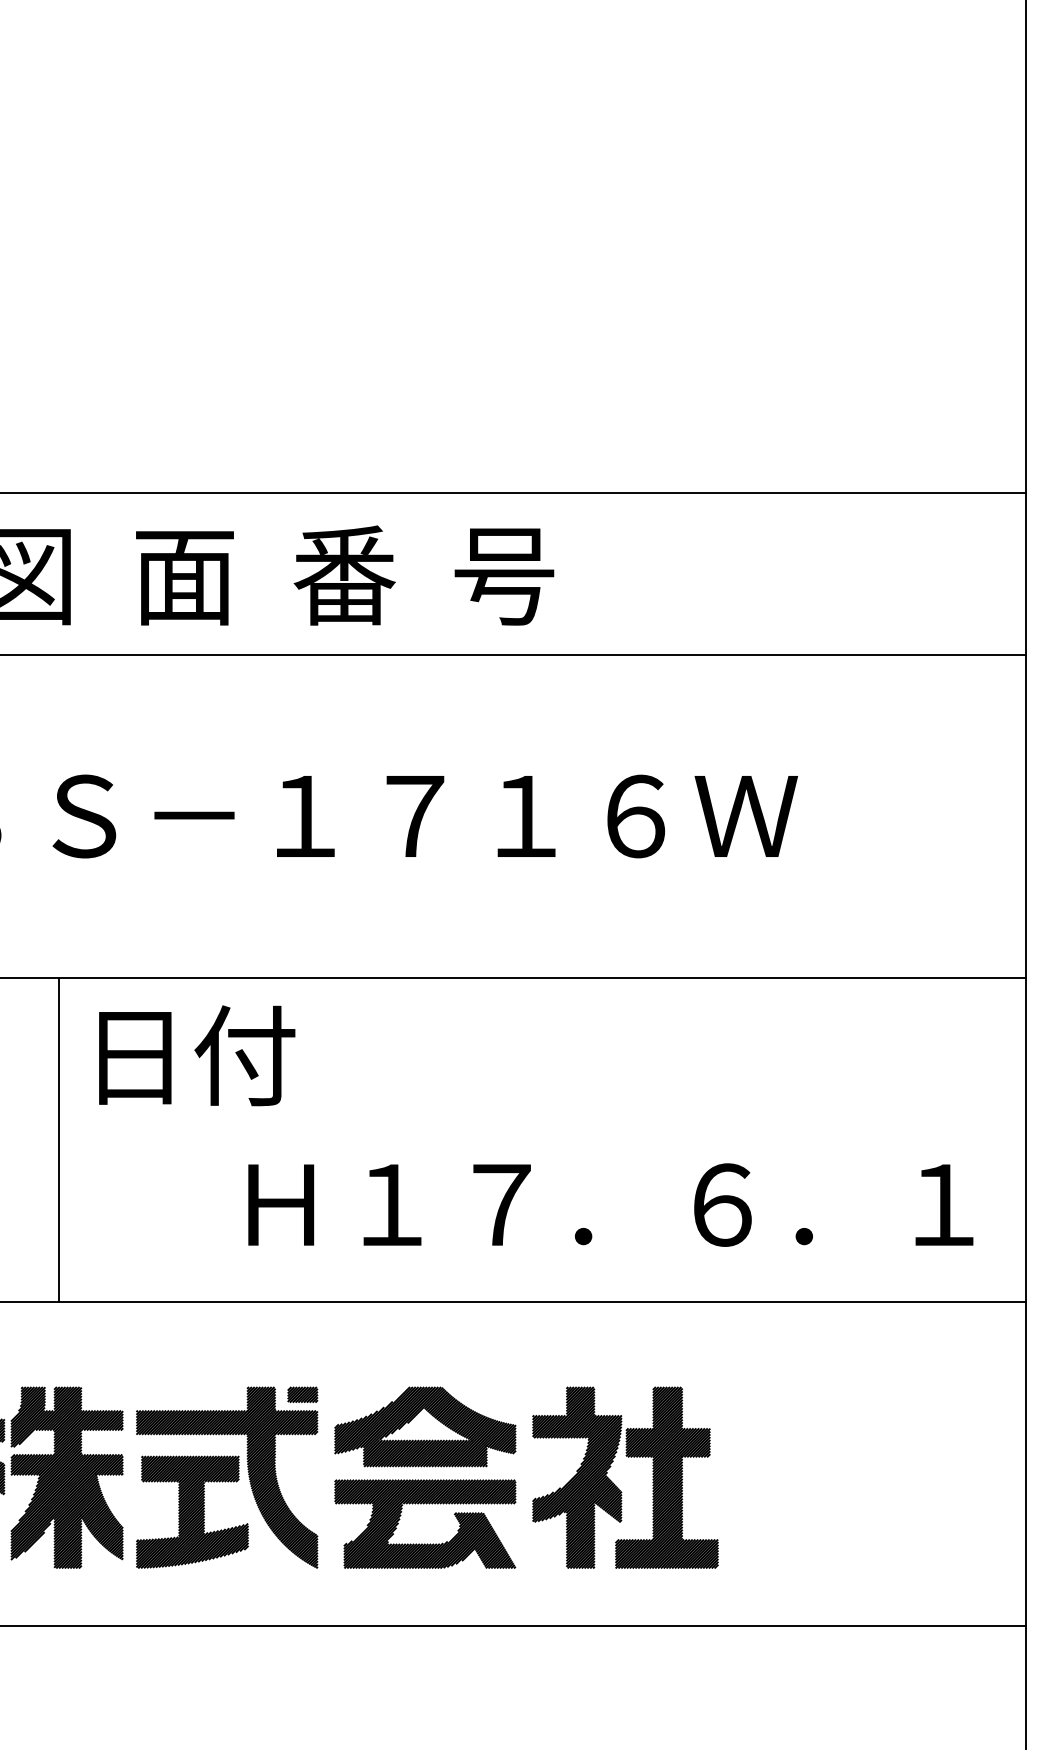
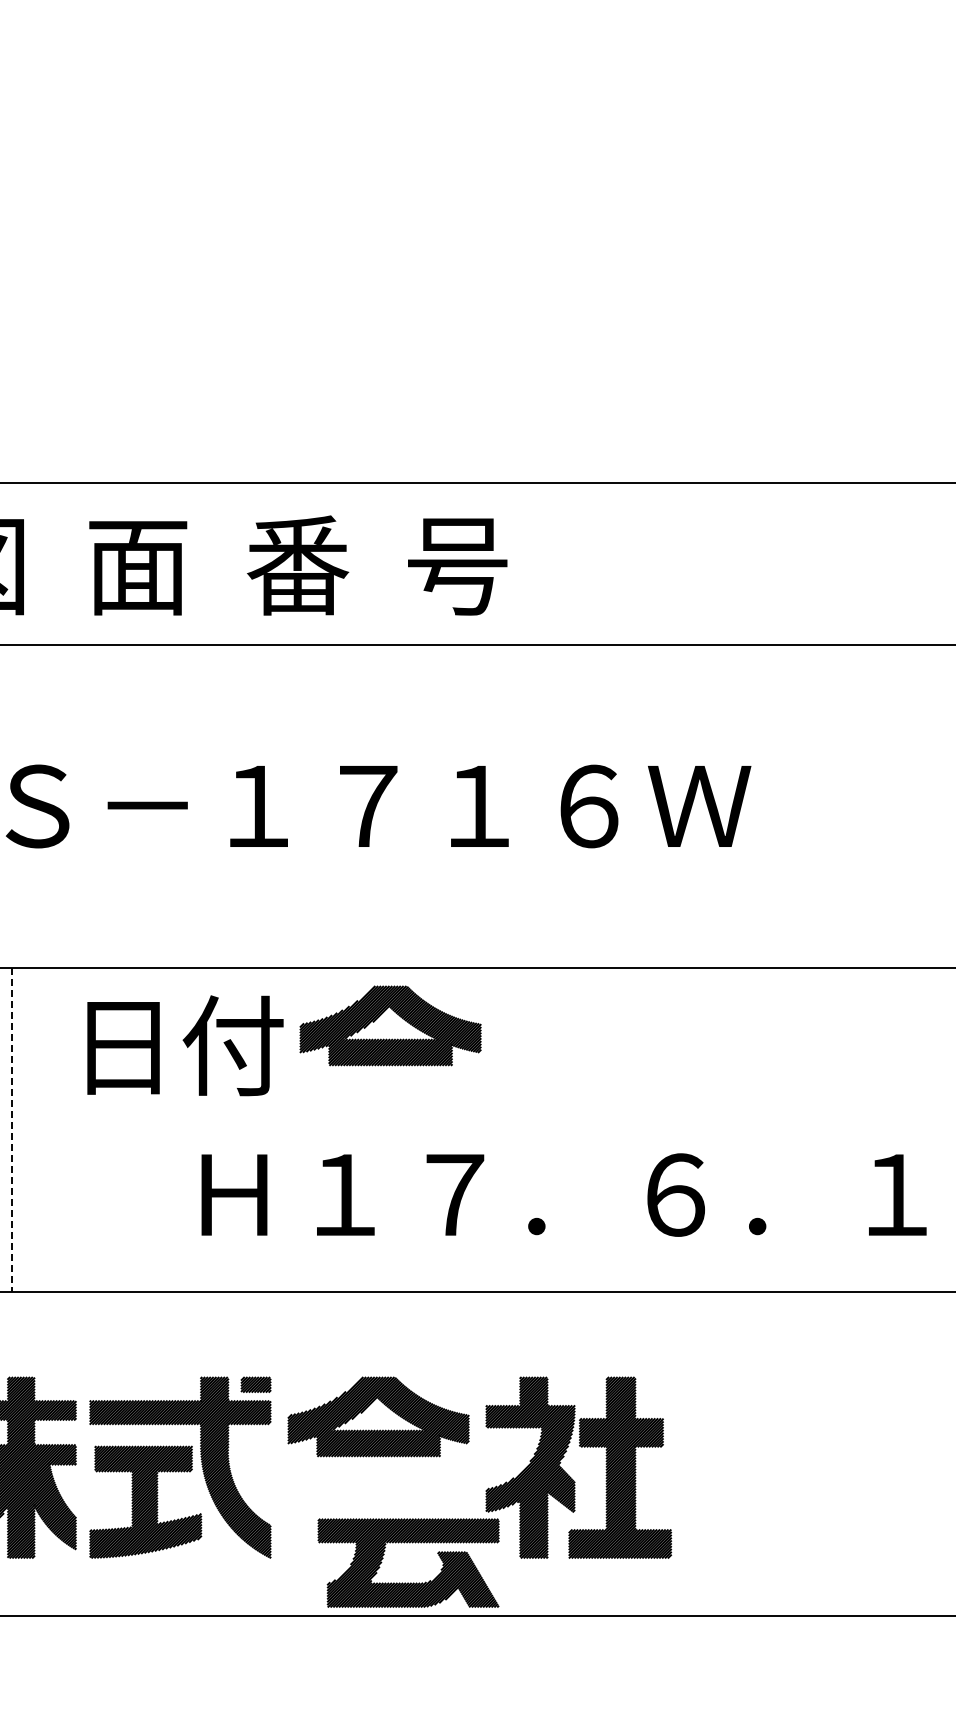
part: (437, 1035) -> (390, 1025), added
text: (197, 1055) -> (185, 1045), moved
line: (58, 1140) -> (11, 1130), solid -> dashed
part: (426, 1504) -> (409, 1543), moved

